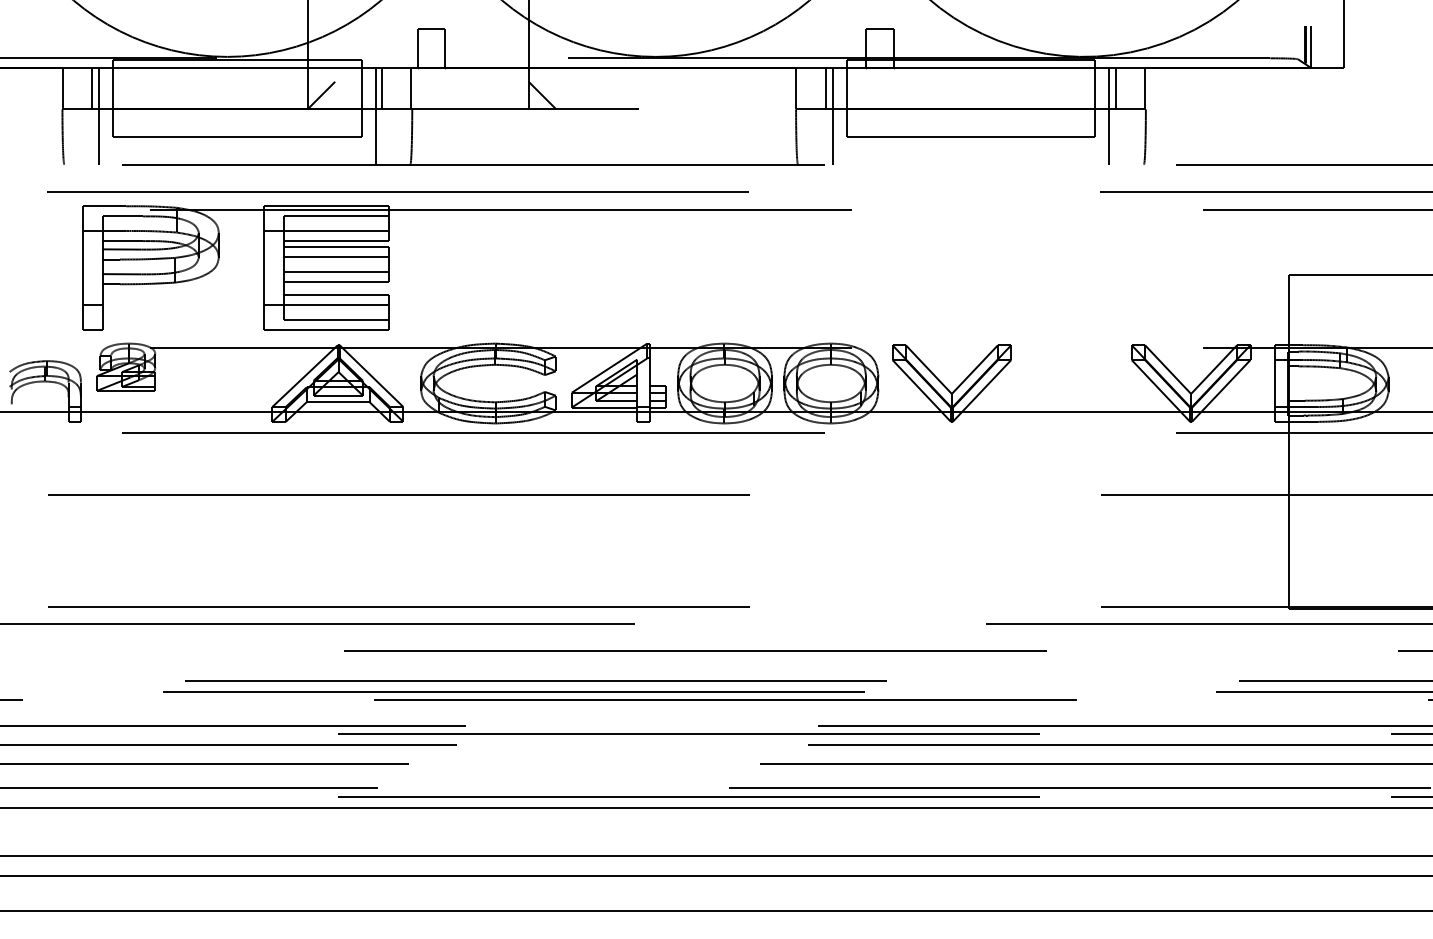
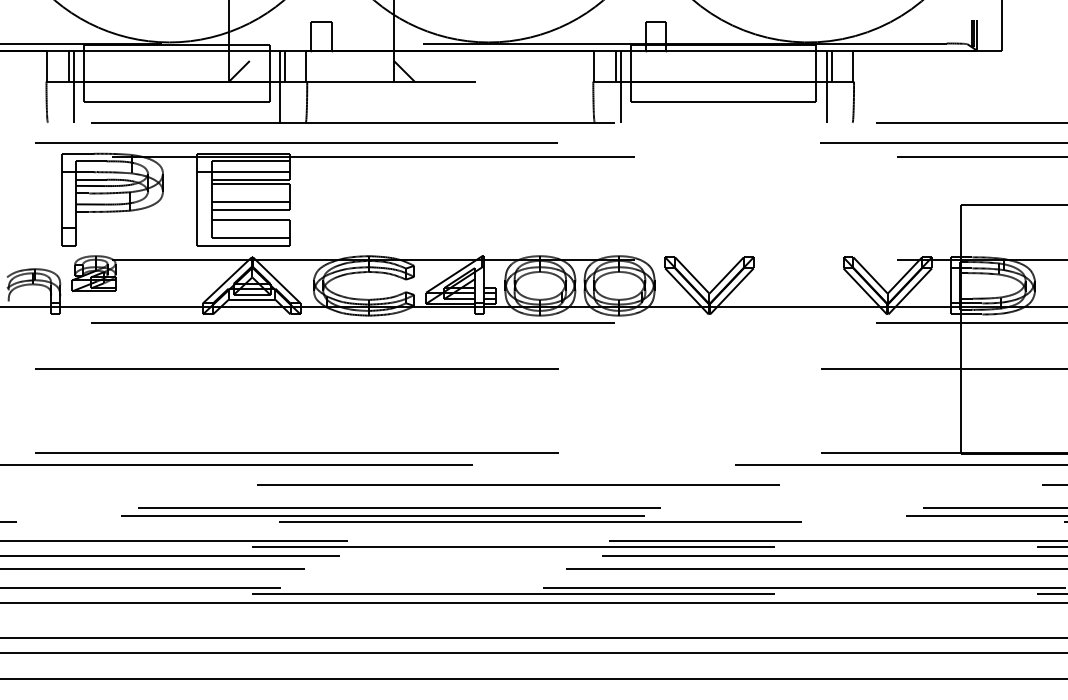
line: (336, 256) -> (250, 191), removed
line: (325, 305) -> (242, 227), removed

